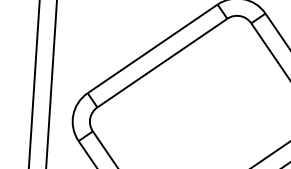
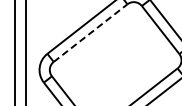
line: (162, 63) -> (90, 33), solid -> dashed

